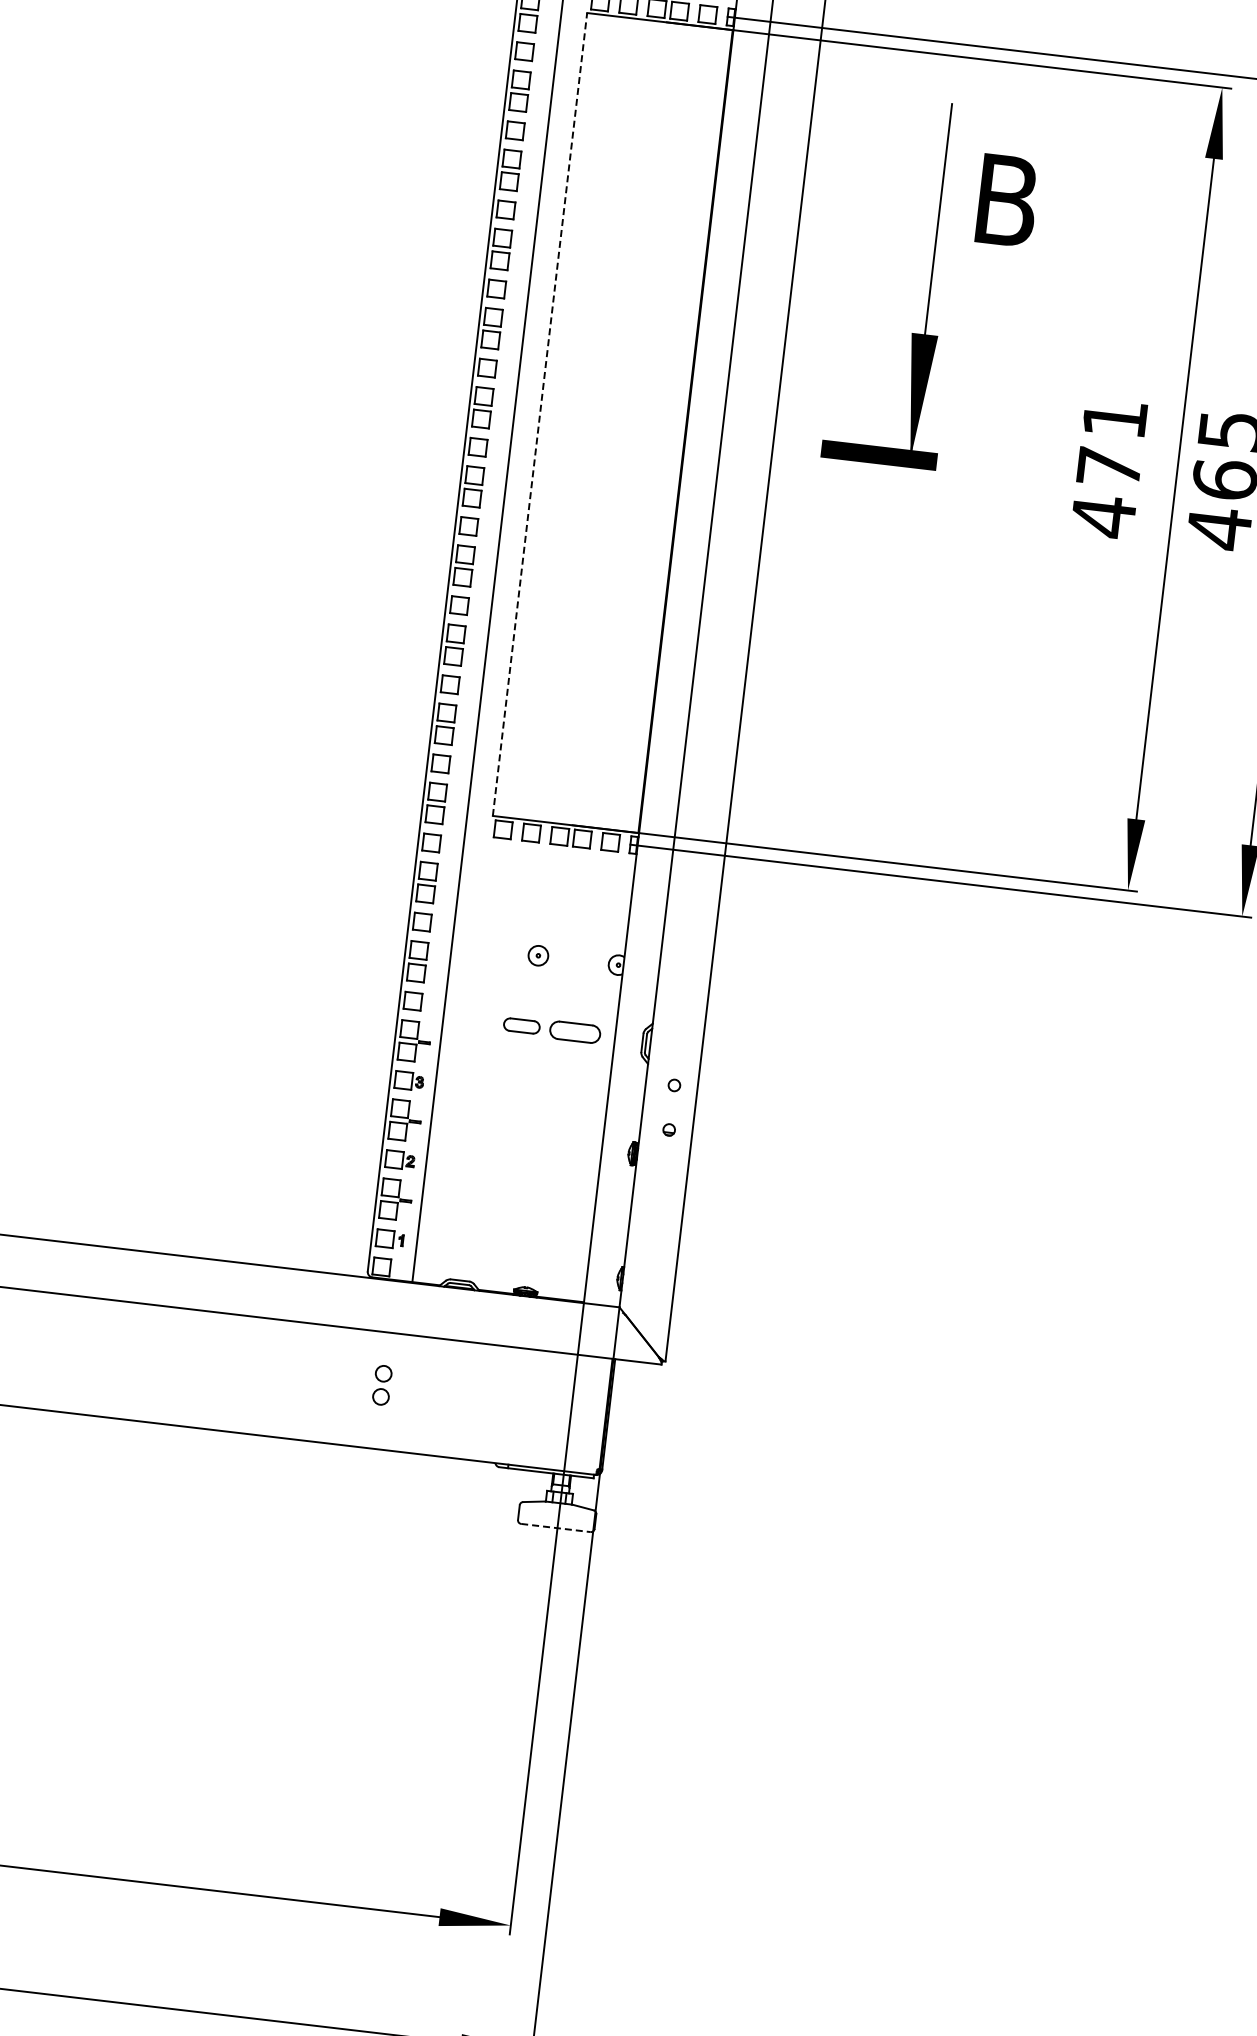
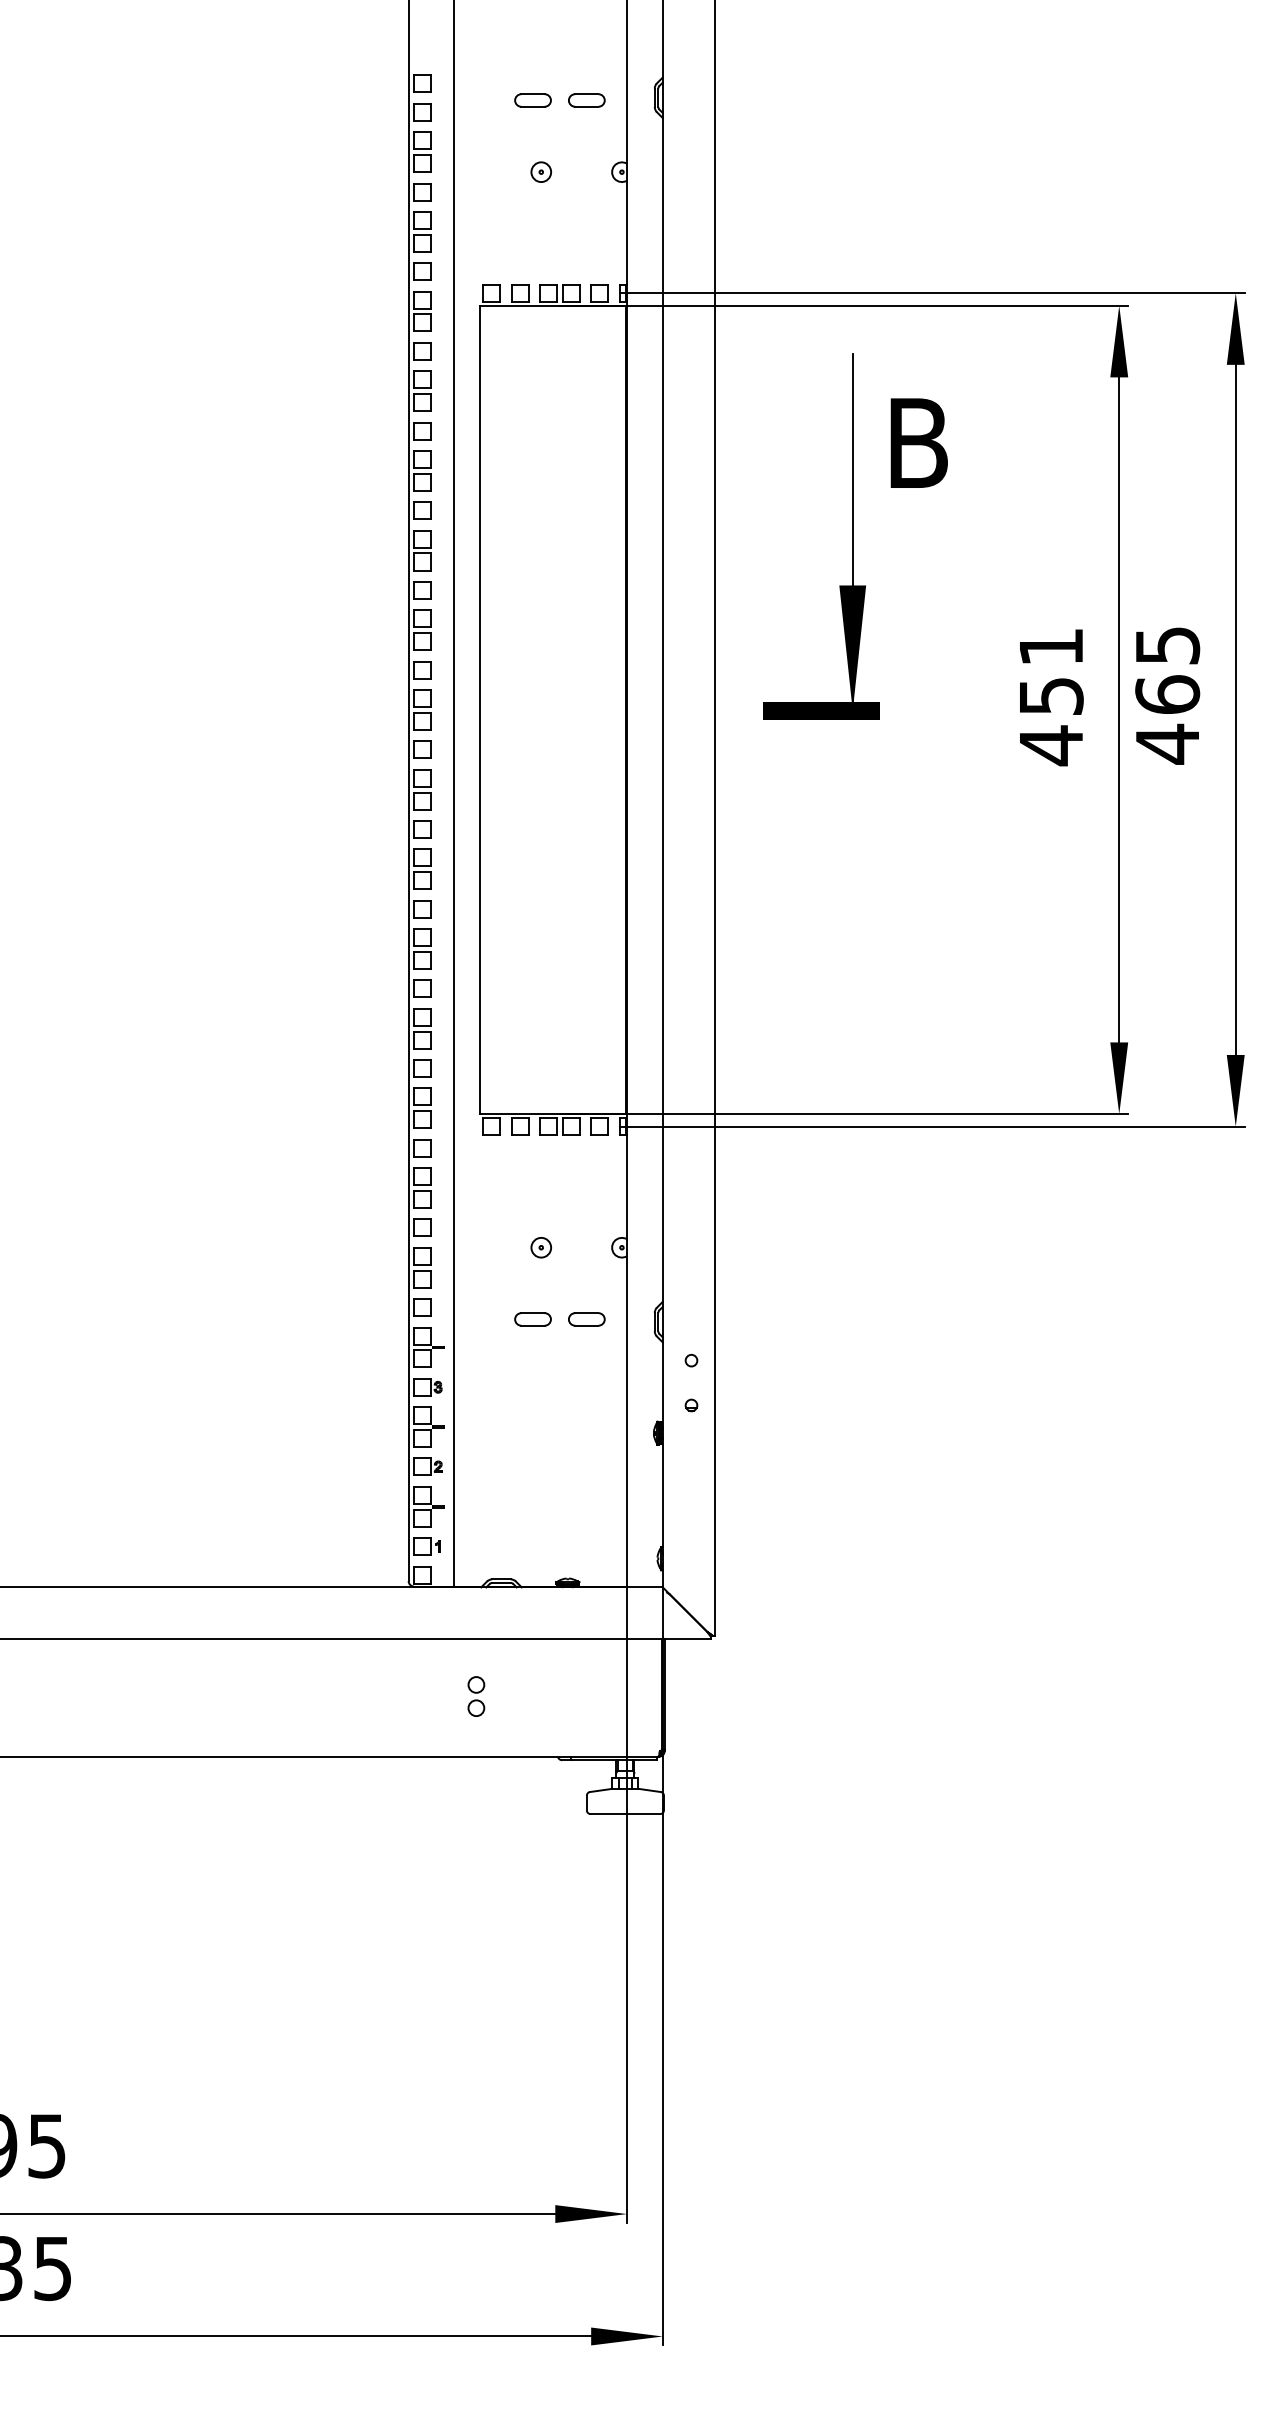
line: (539, 414) -> (479, 709), dashed -> solid
text: (1109, 467) -> (1051, 696), 471 -> 451
part: (574, 1032) -> (586, 1319), size x0.71
part: (382, 1385) -> (476, 1696), moved
line: (555, 1528) -> (625, 1814), dashed -> solid

